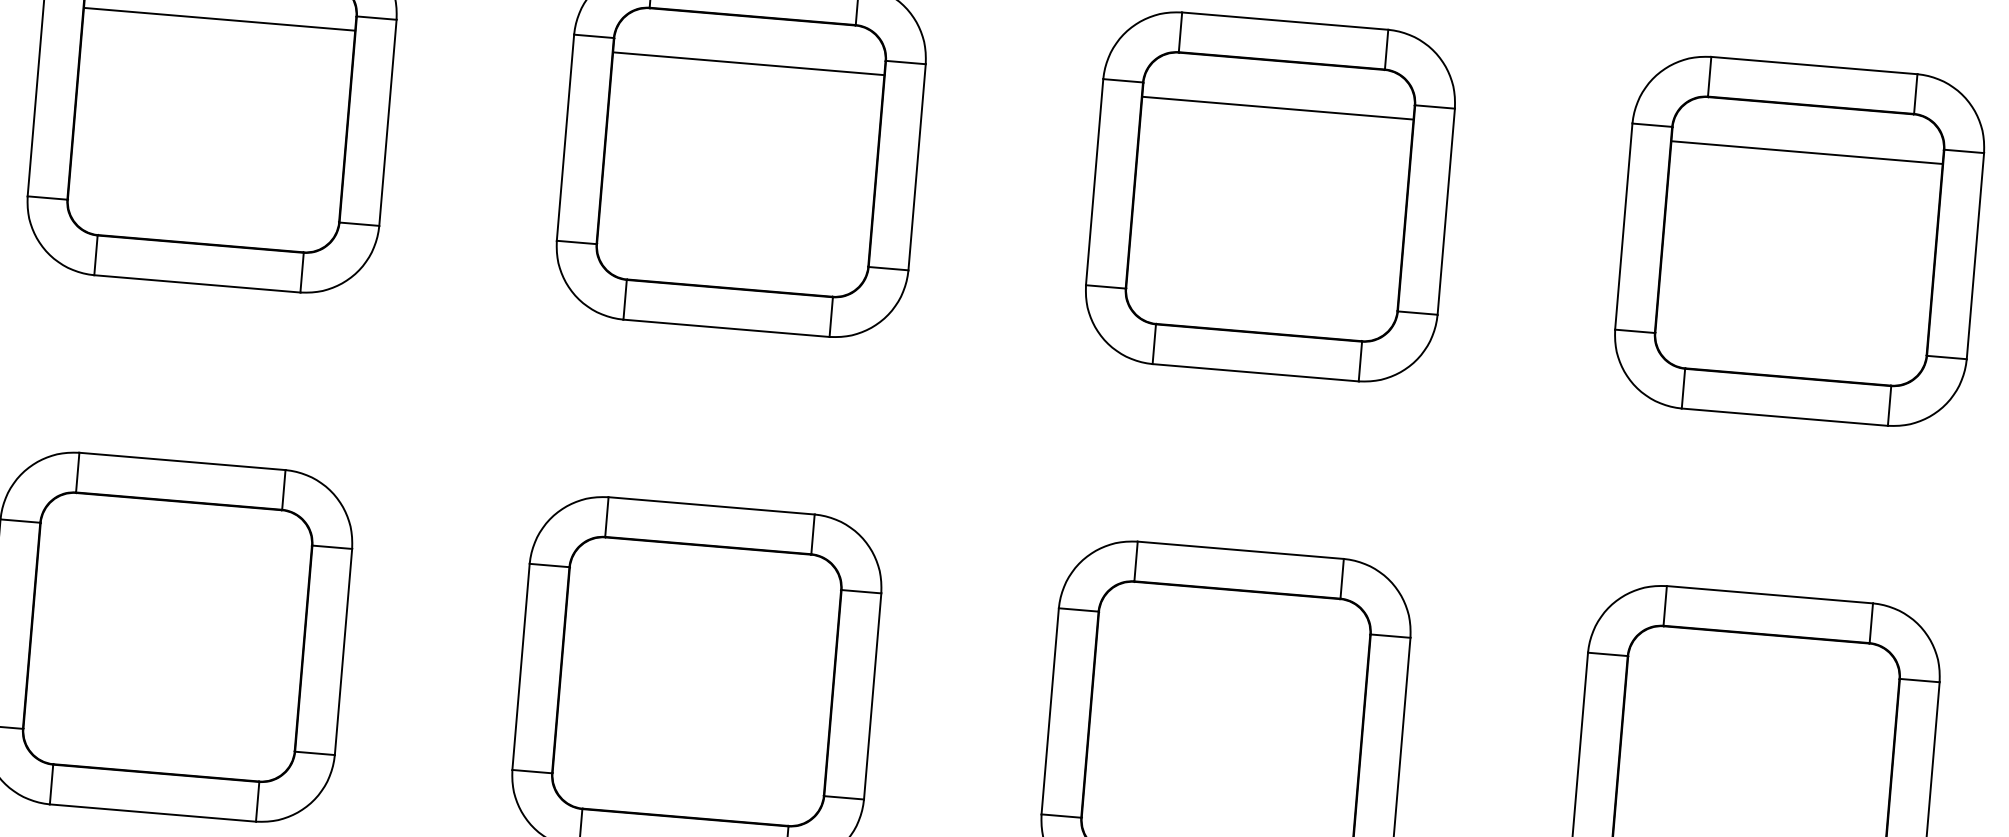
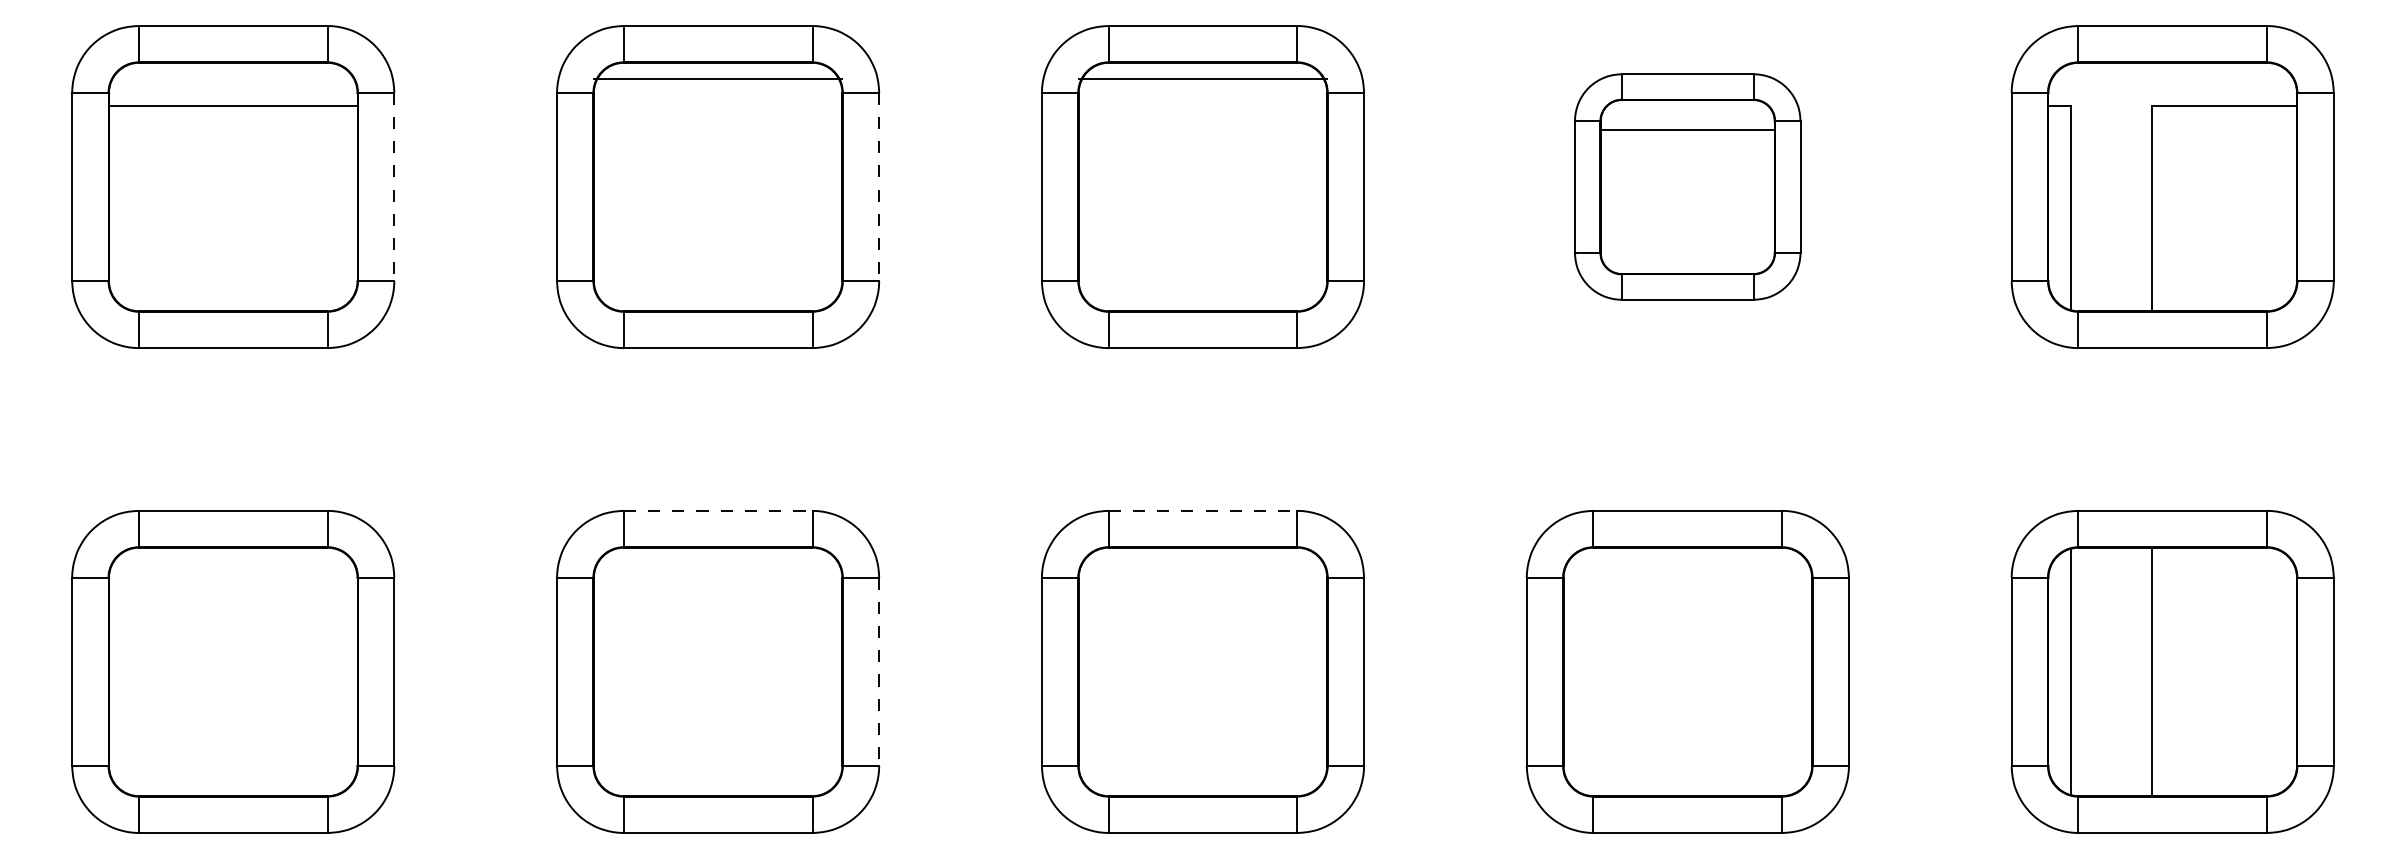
line: (748, 63) -> (717, 78), moved
line: (1277, 107) -> (1202, 78), moved
line: (388, 123) -> (394, 187), solid -> dashed
line: (917, 167) -> (879, 187), solid -> dashed
part: (1799, 240) -> (1687, 186), size x0.7
line: (712, 505) -> (718, 510), solid -> dashed
line: (1241, 549) -> (1203, 510), solid -> dashed
line: (872, 697) -> (879, 672), solid -> dashed

